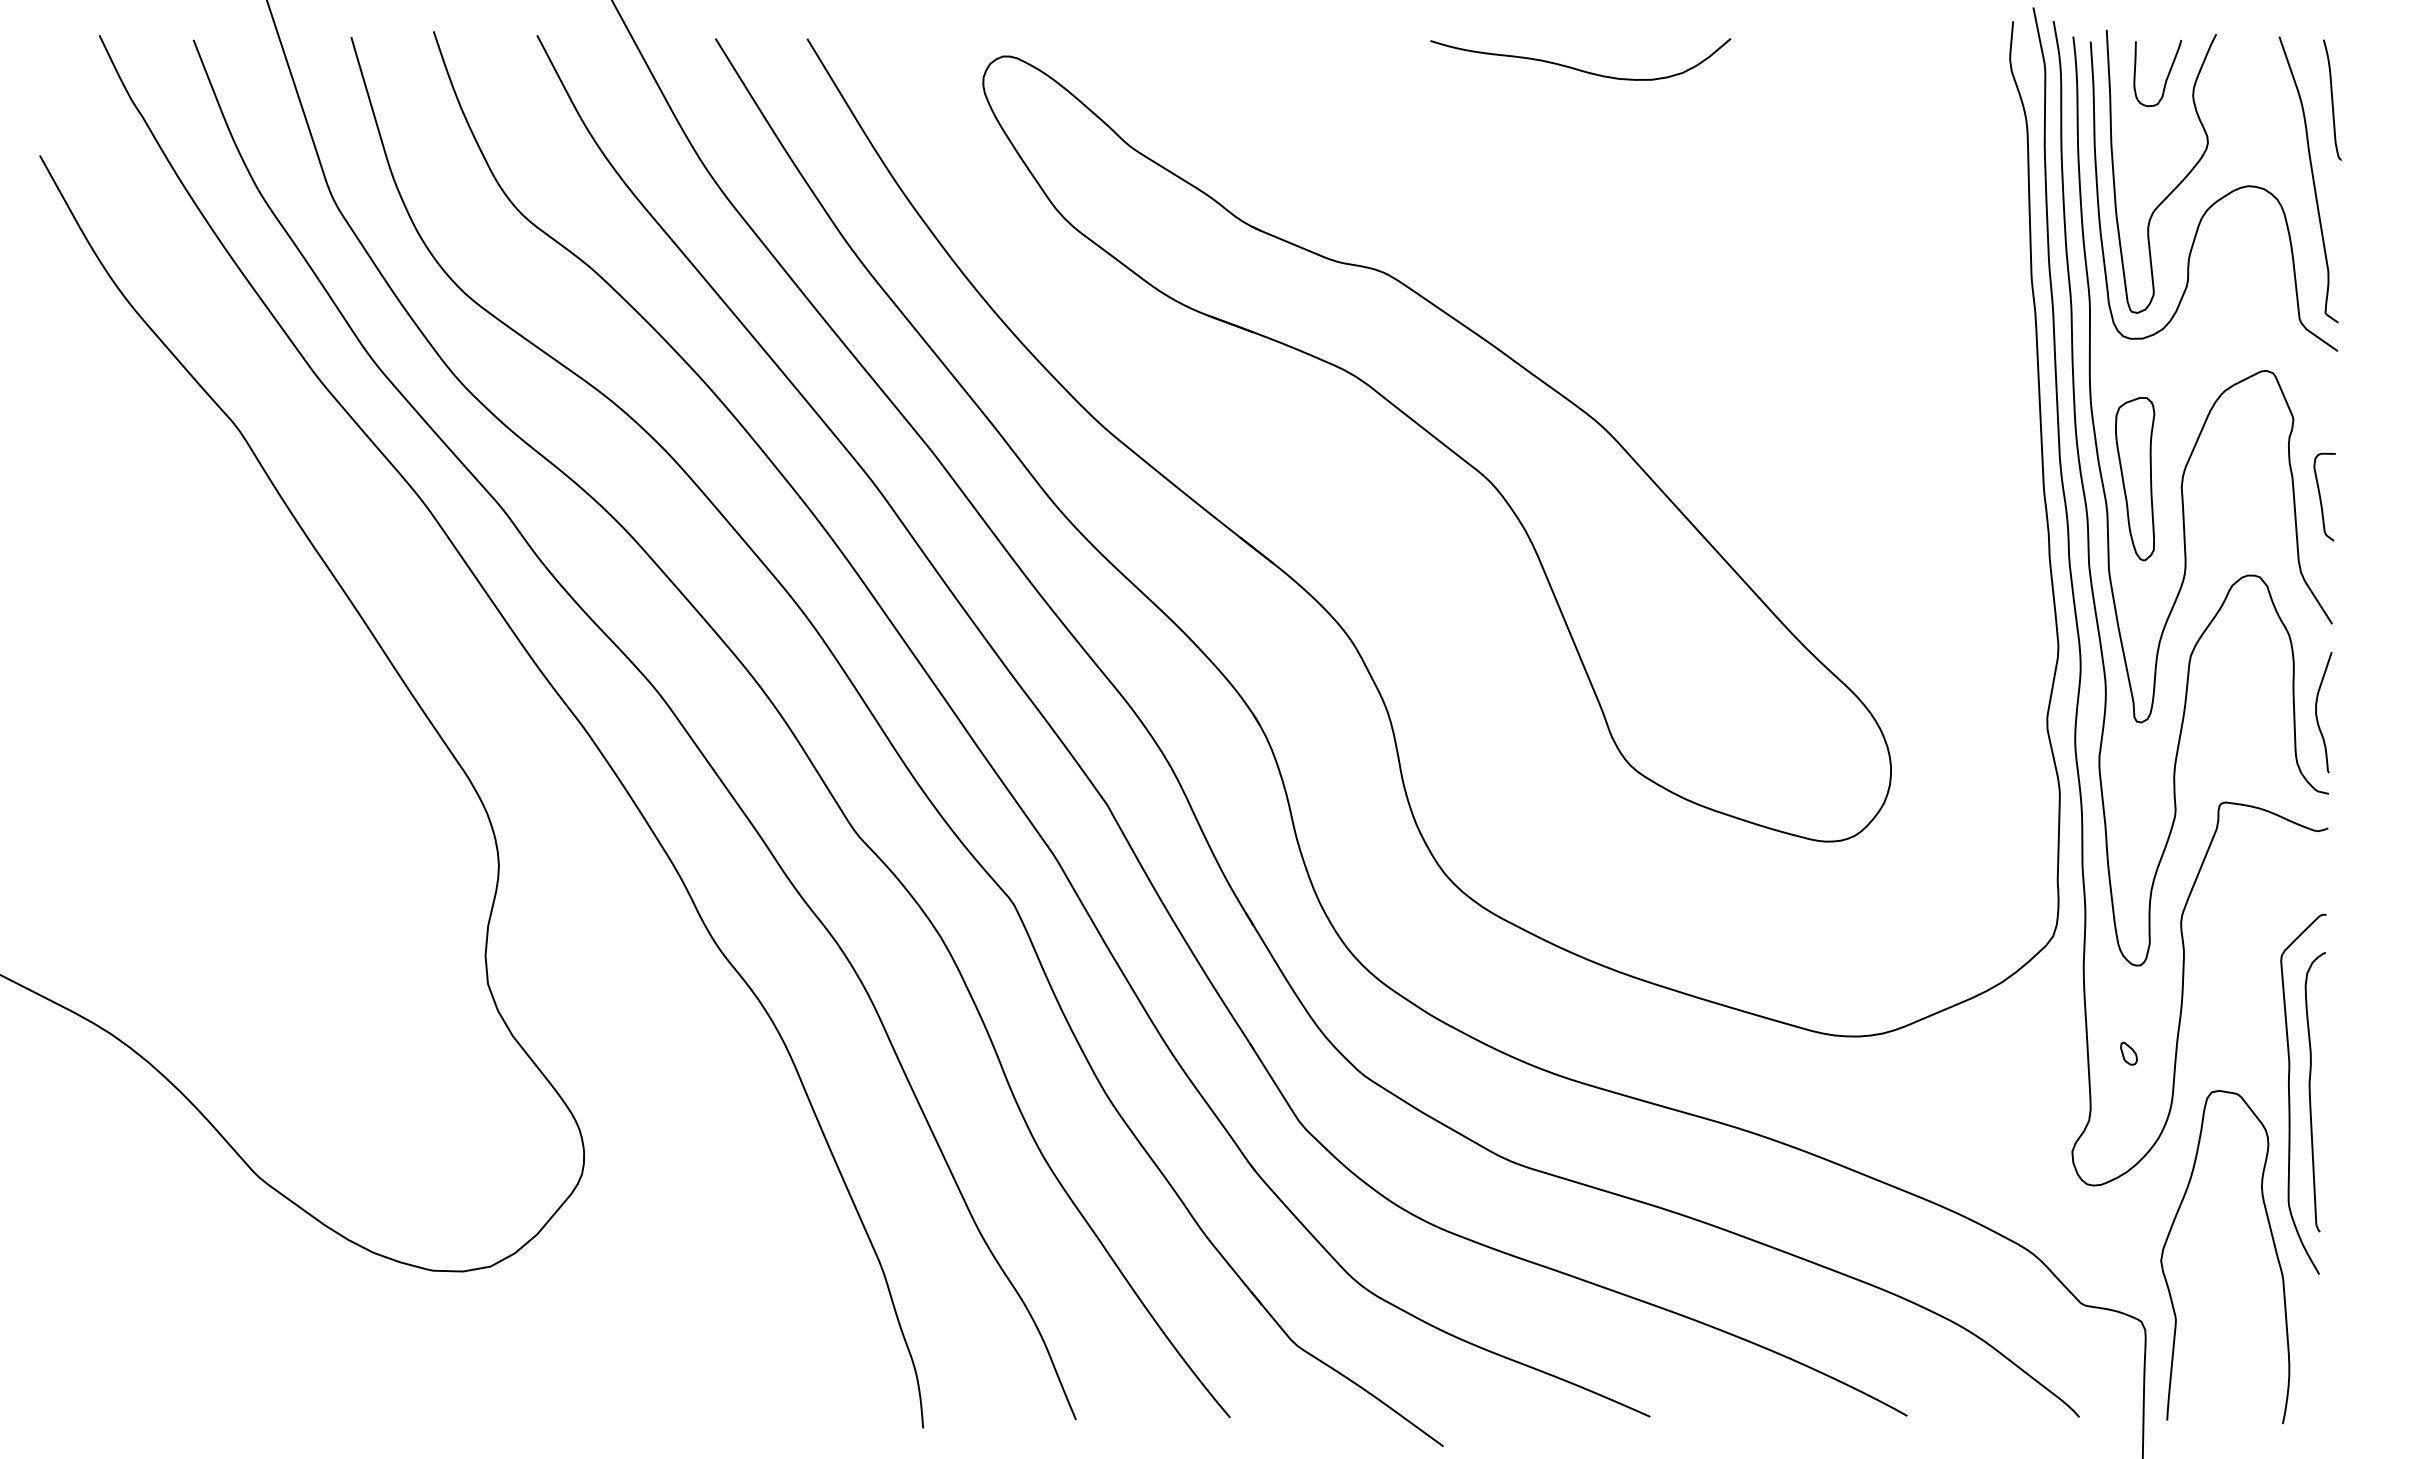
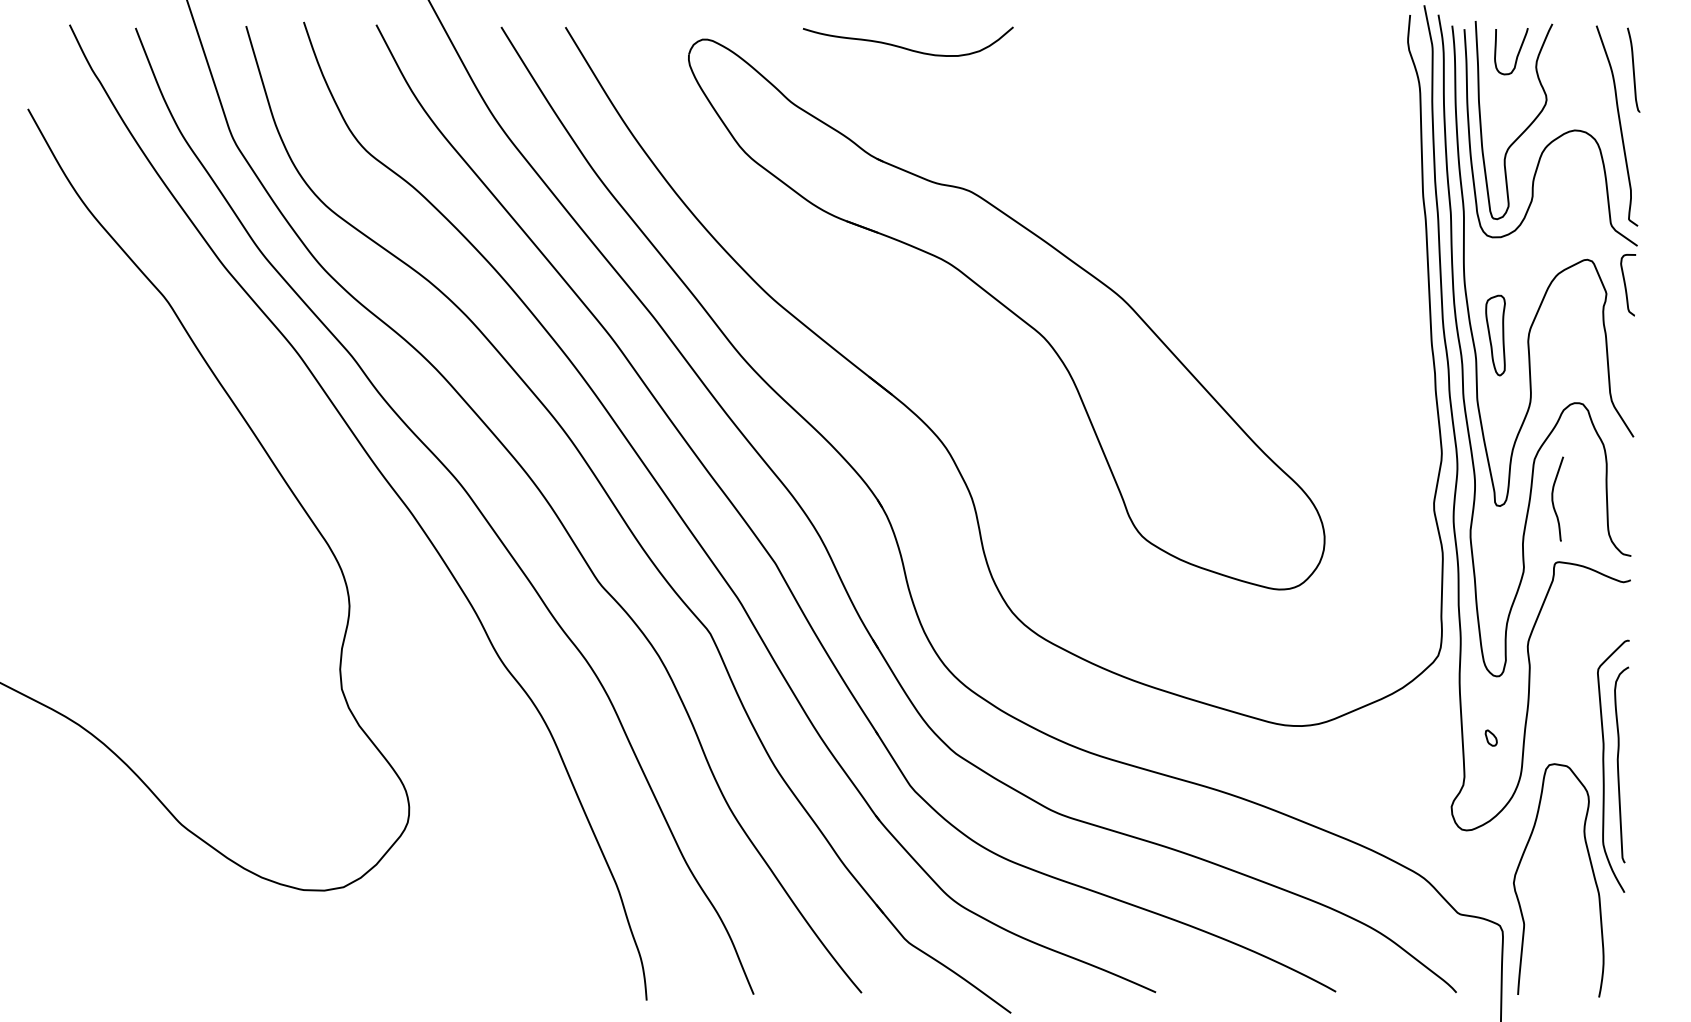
curve: (1576, 67) -> (905, 47), moved
part: (2135, 478) -> (1495, 335), size x0.7
curve: (2322, 497) -> (1626, 285), moved
curve: (2317, 711) -> (1553, 498), moved

